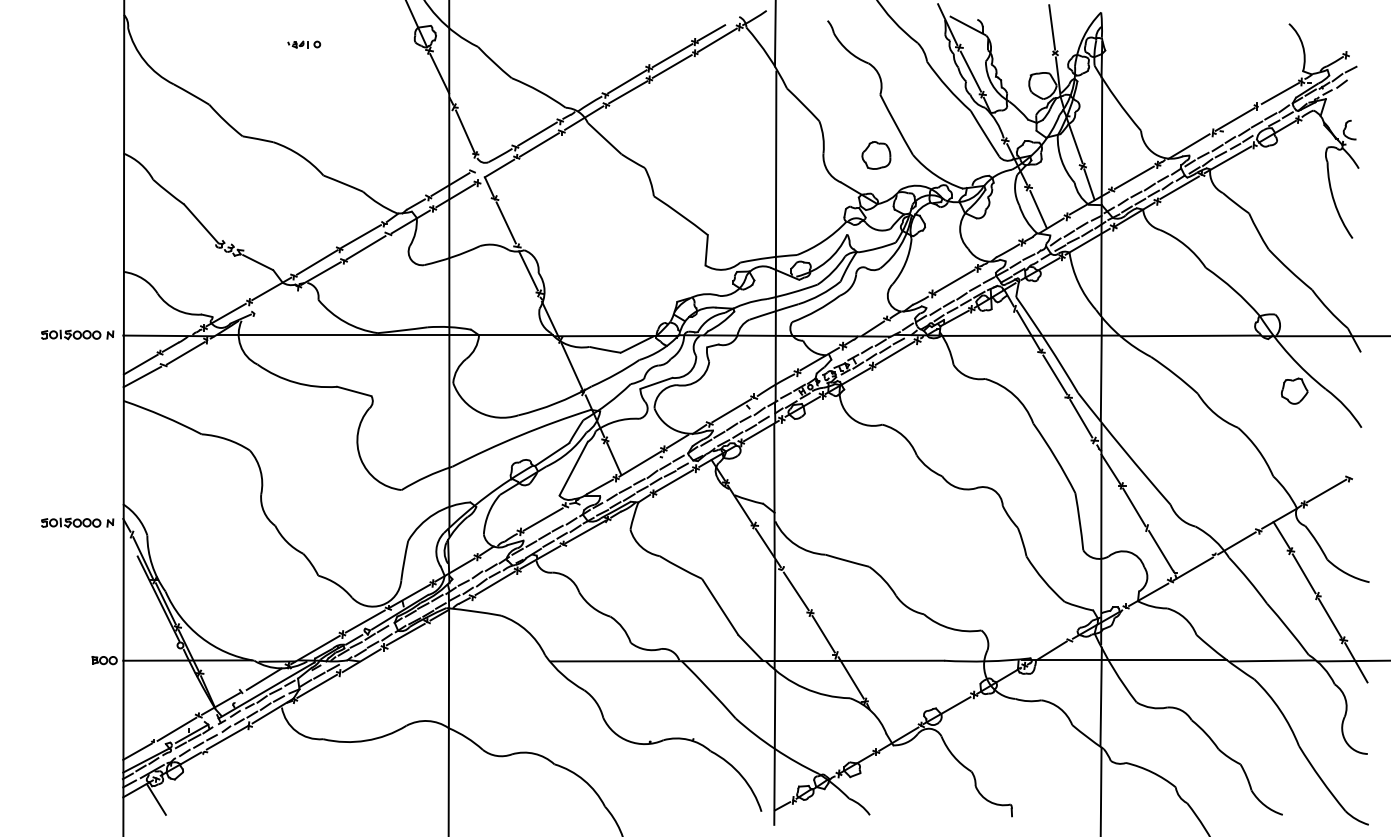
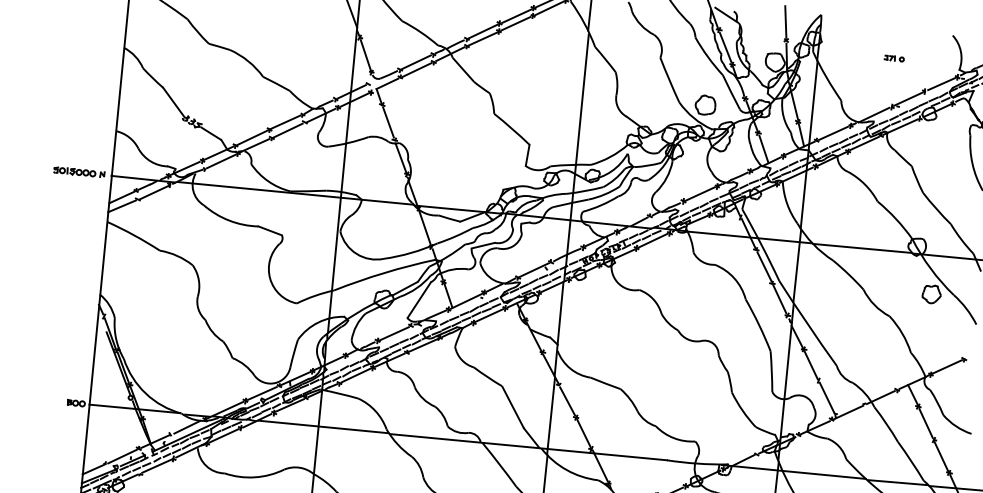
part: (1209, 64) -> (894, 58), added
part: (876, 155) -> (705, 105), moved
line: (275, 299) -> (220, 160), added
part: (77, 522) -> (66, 304), removed
line: (455, 660) -> (323, 427), added

